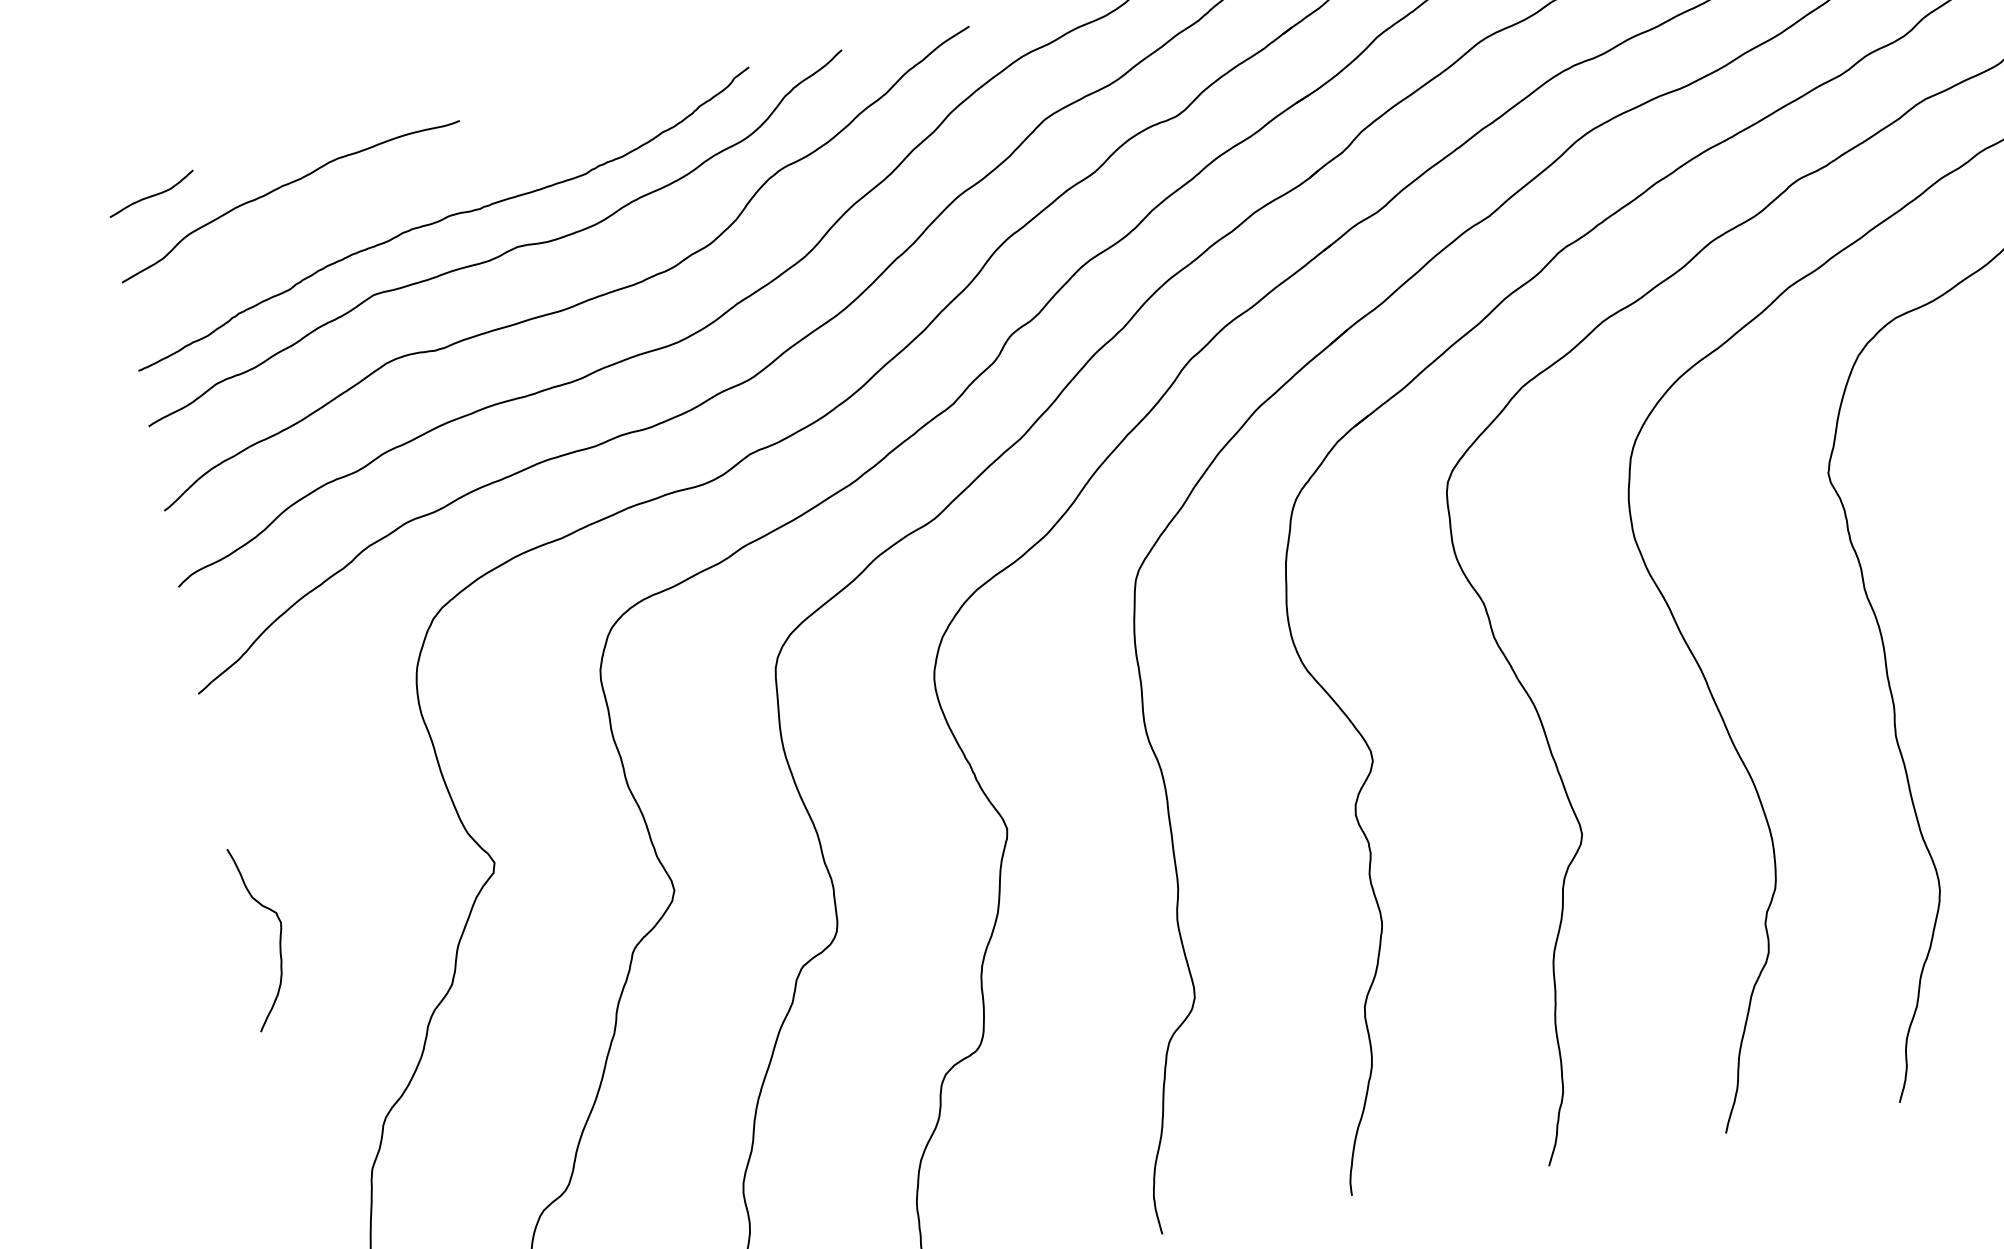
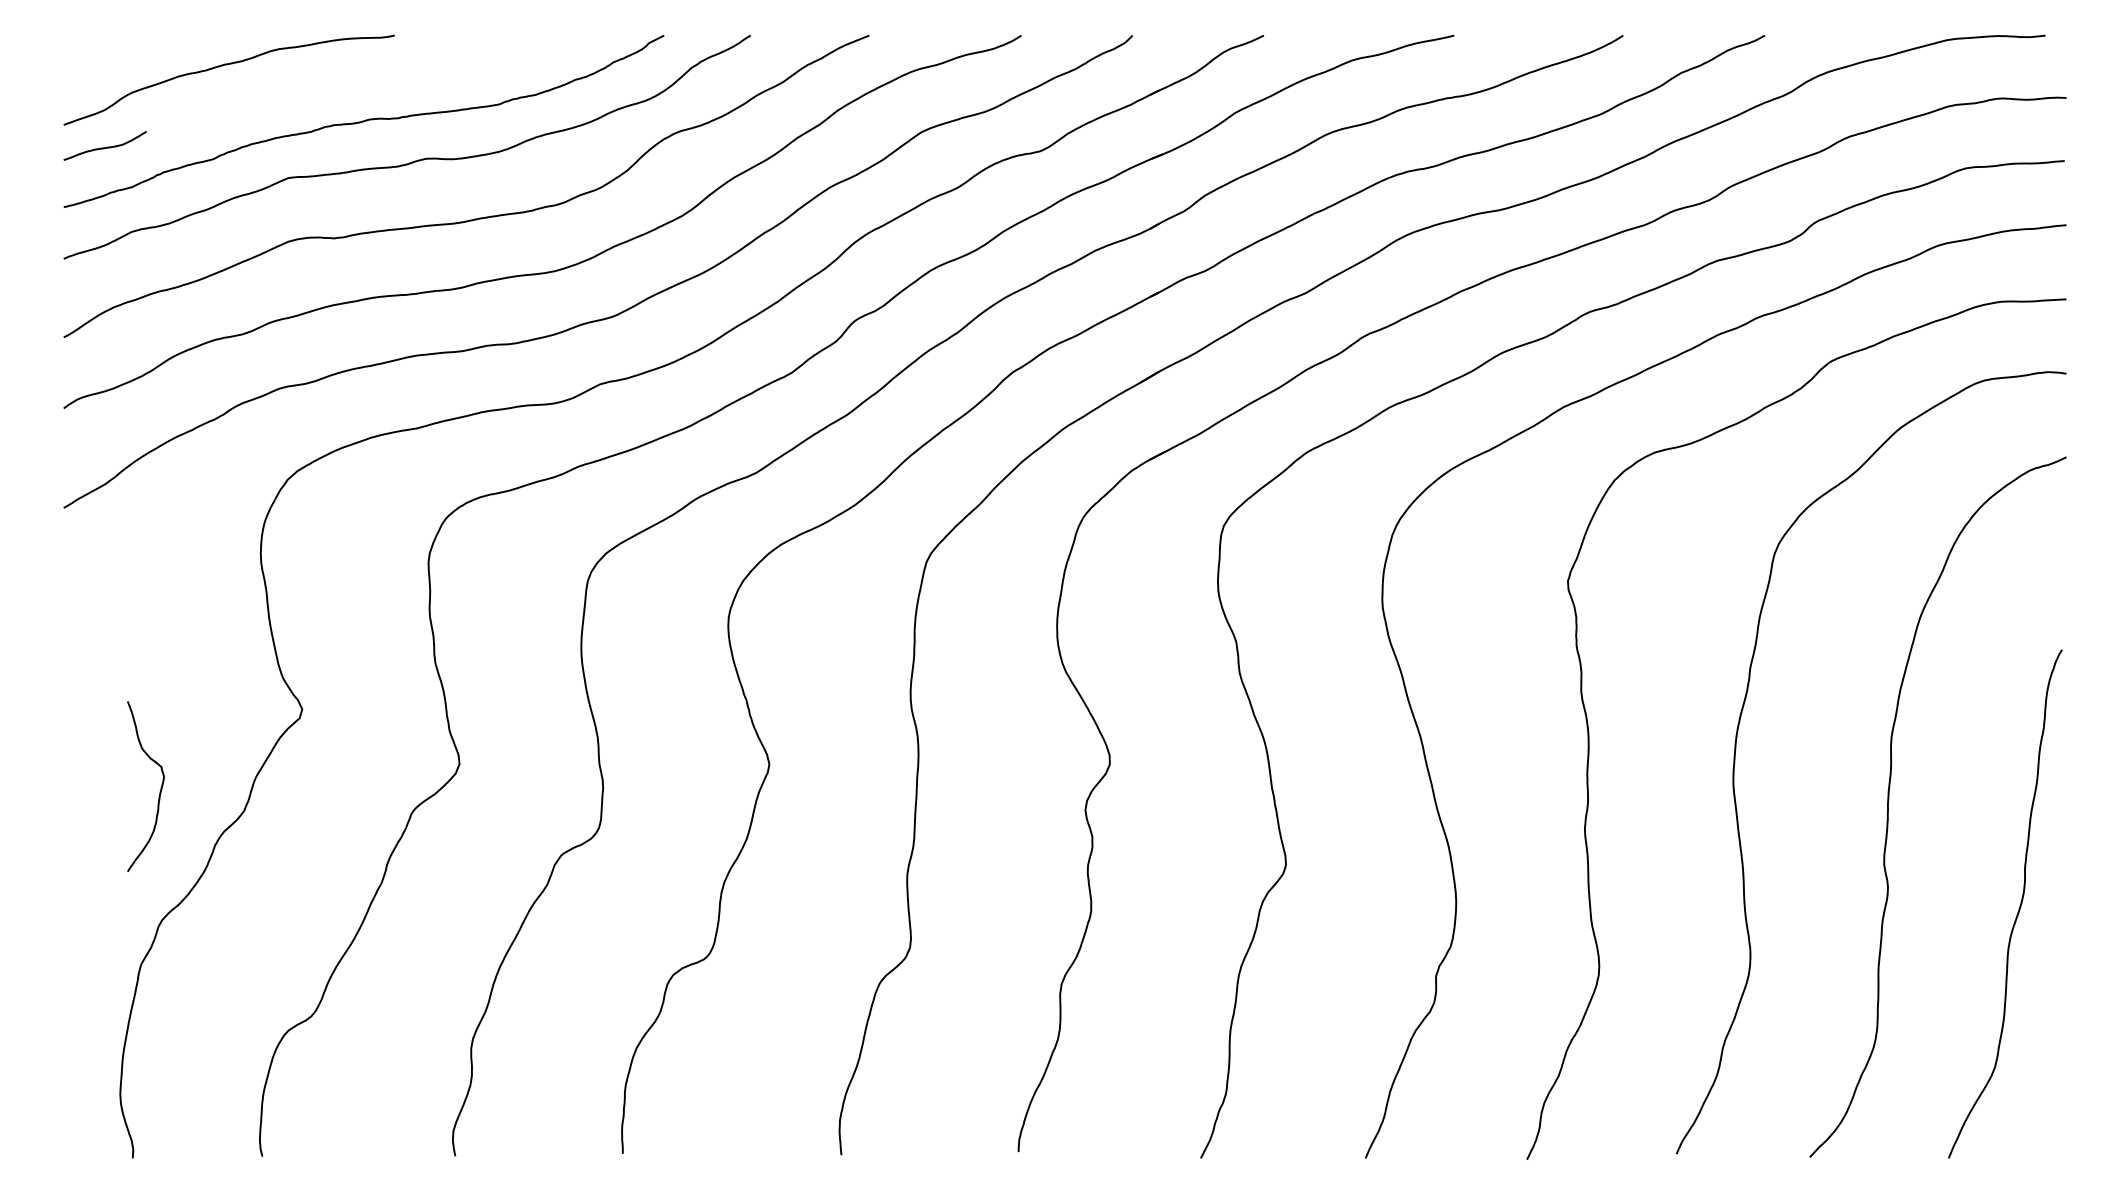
curve: (151, 195) -> (104, 147), moved
curve: (279, 939) -> (159, 791), moved

